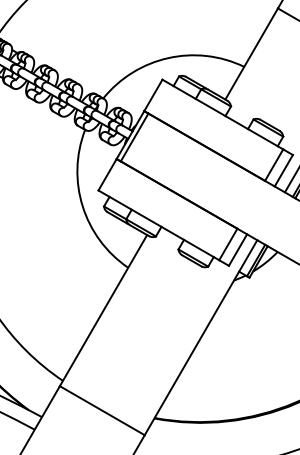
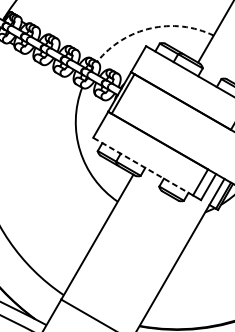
arc: (168, 58) -> (151, 28), solid -> dashed
line: (158, 225) -> (142, 166), solid -> dashed

